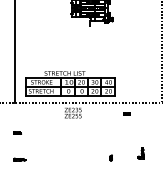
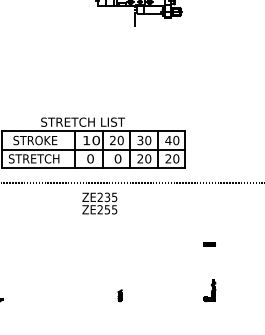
part: (126, 113) -> (209, 243), moved
part: (140, 153) -> (209, 290), moved
part: (110, 157) -> (118, 294), moved

